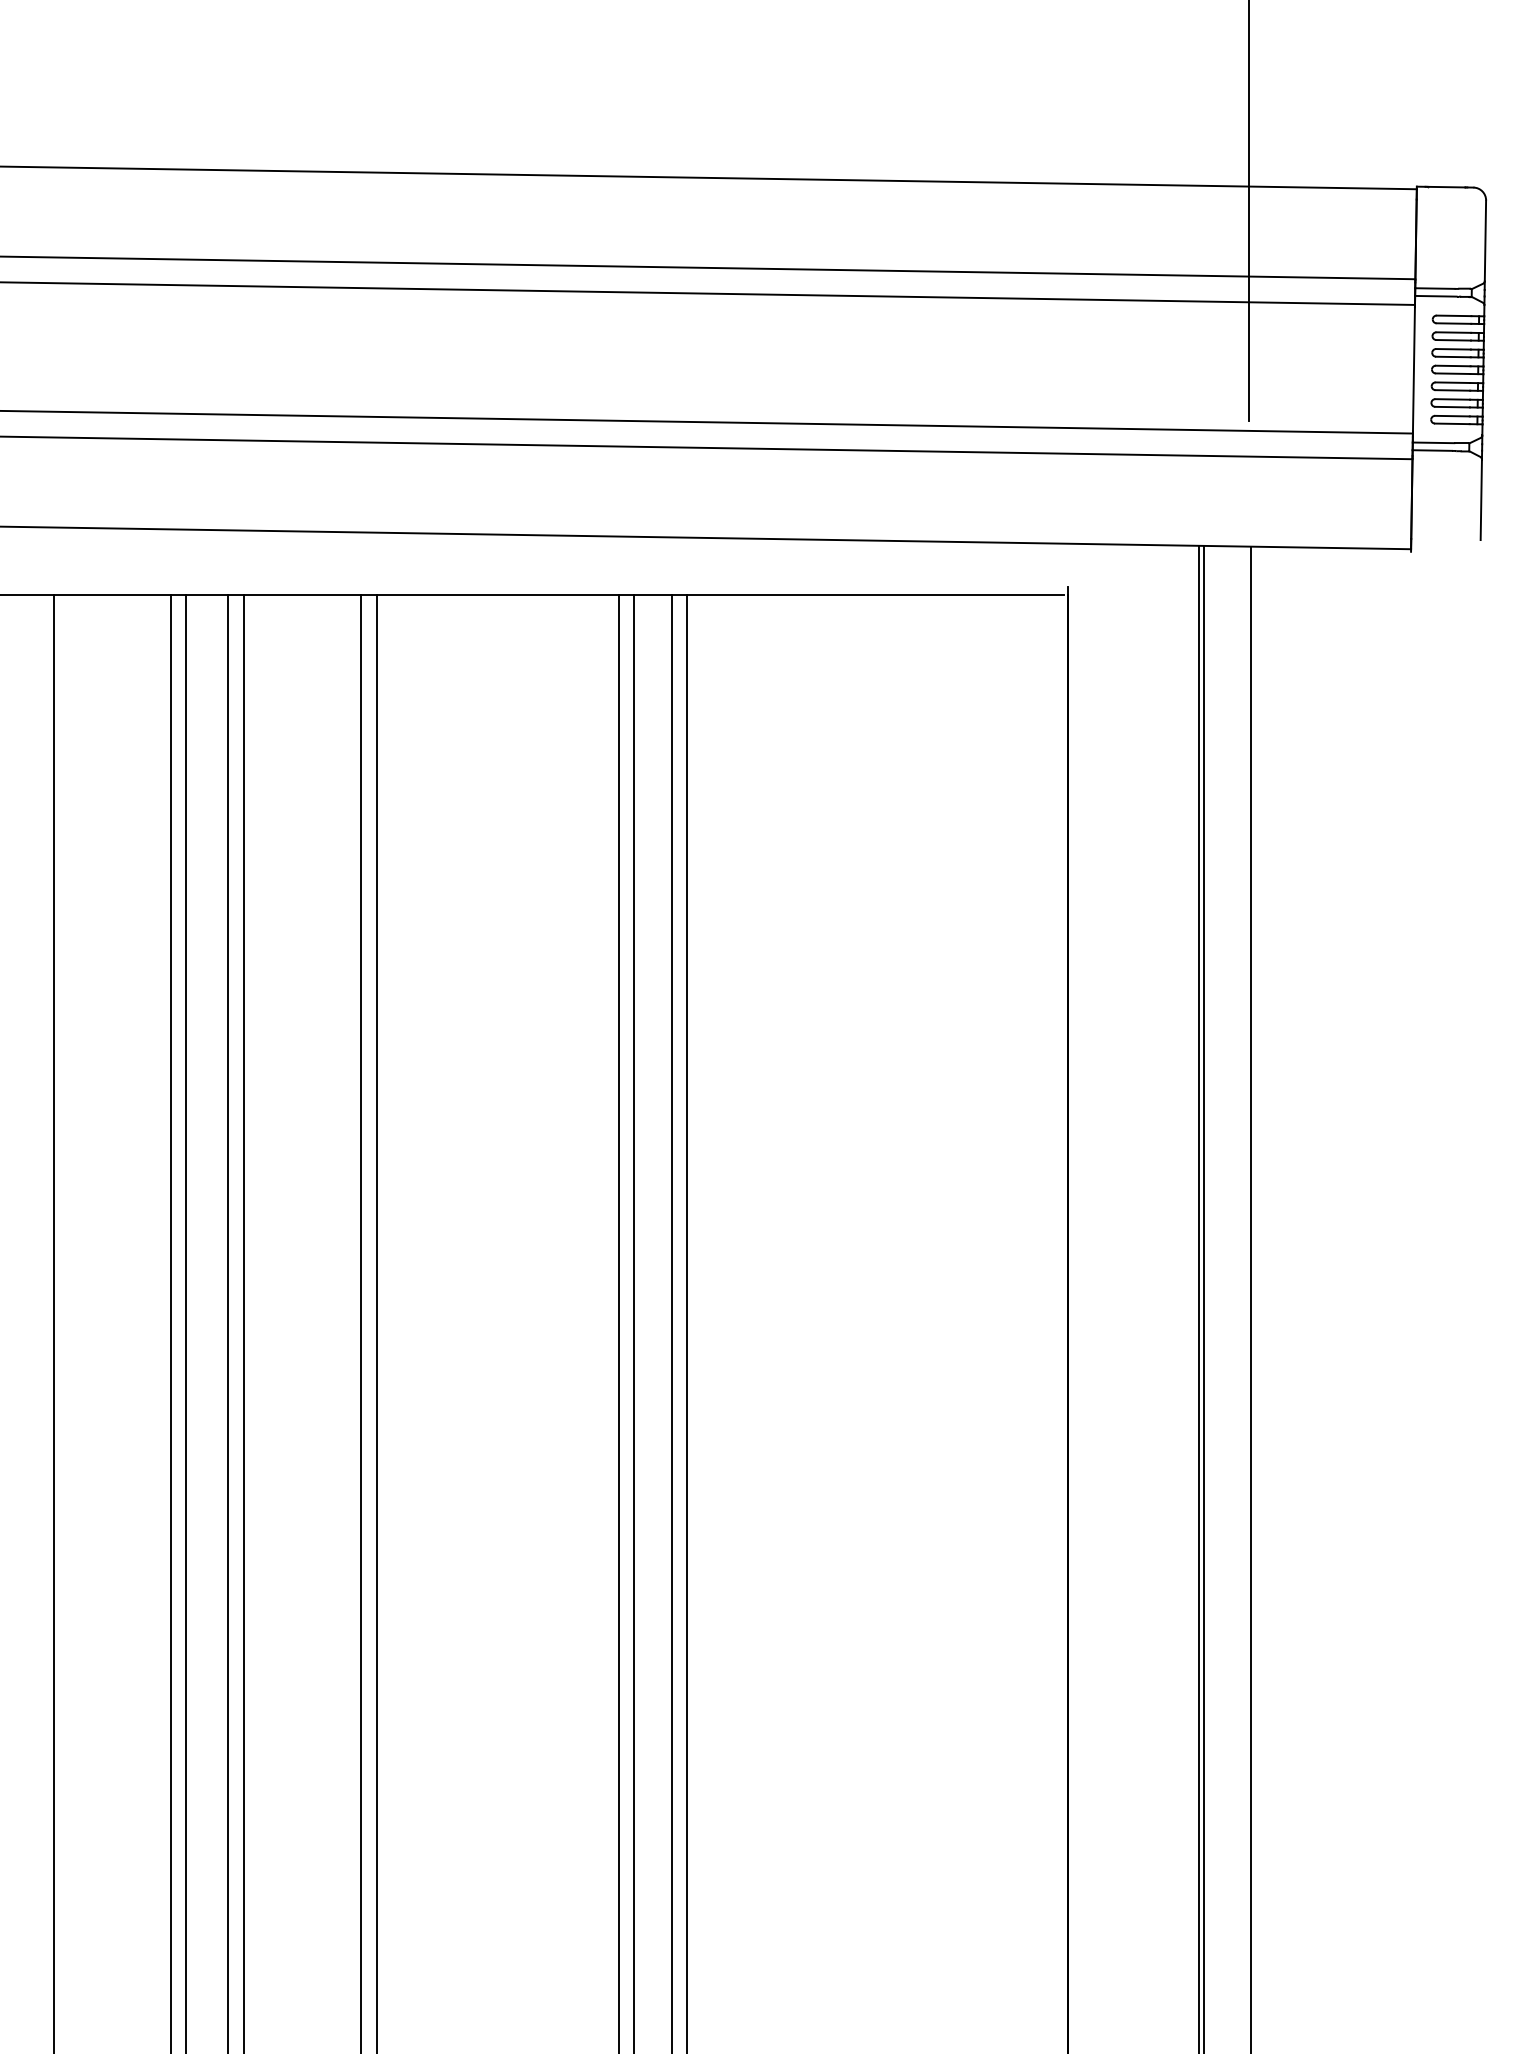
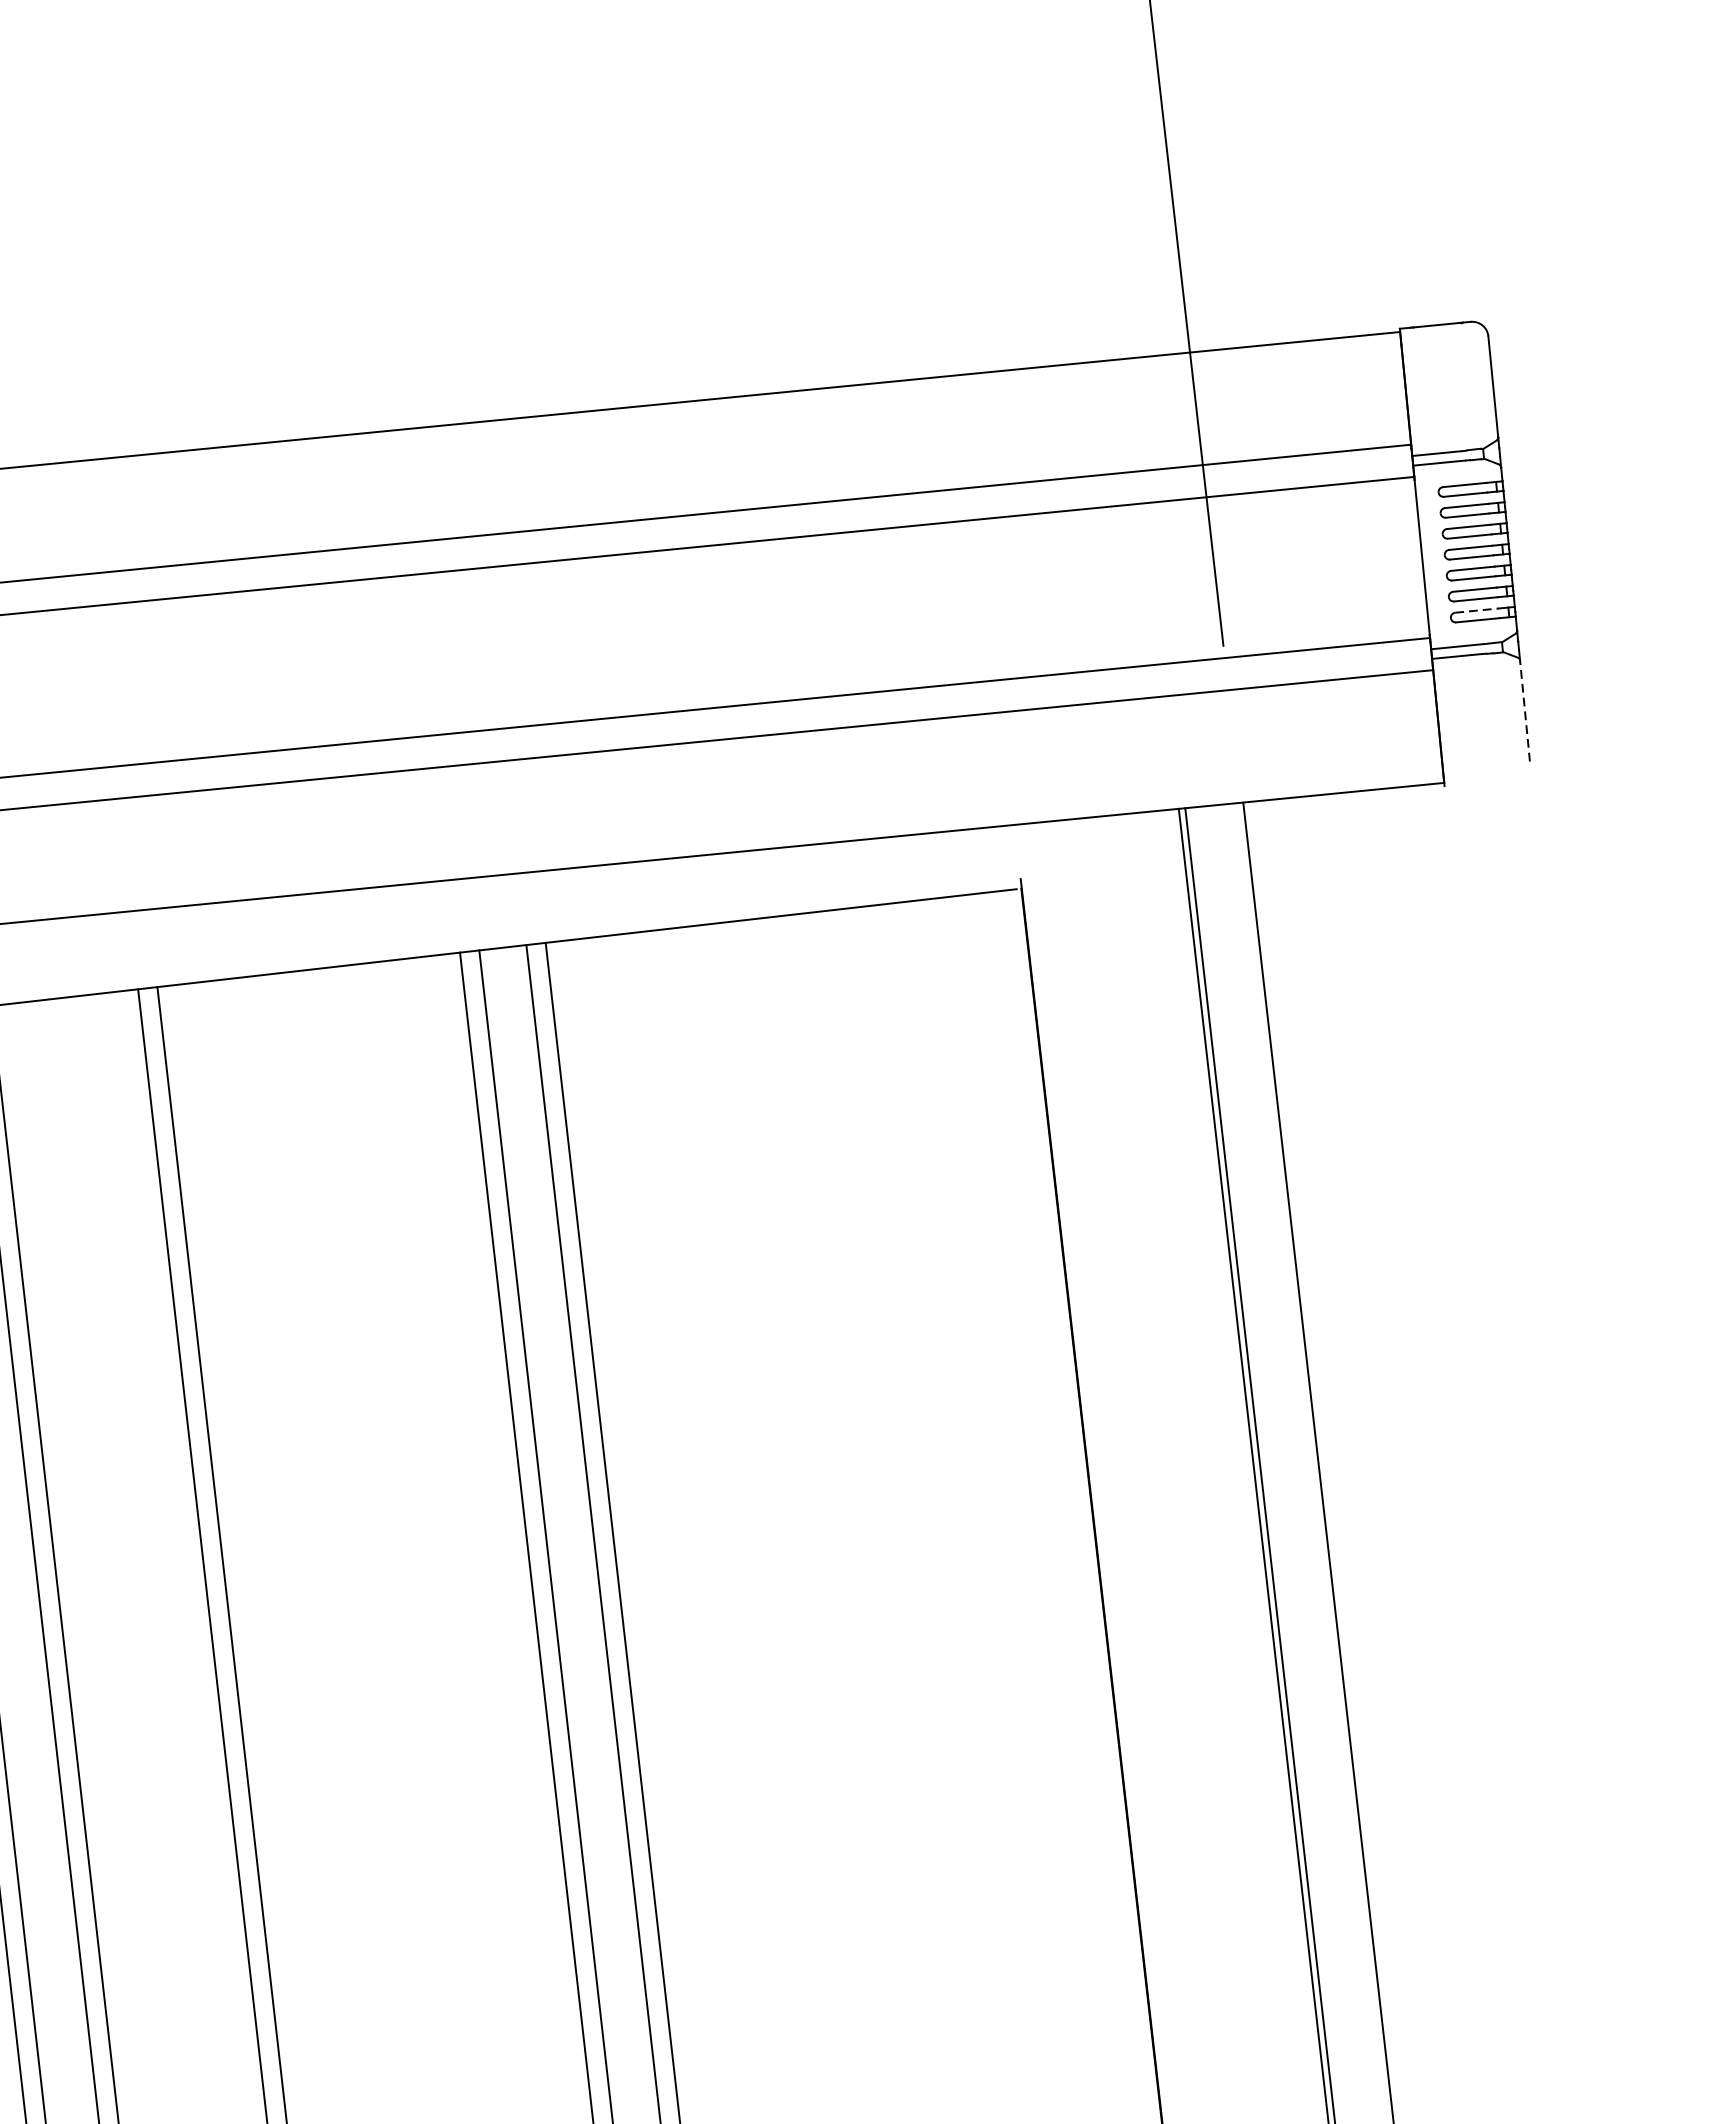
line: (1452, 416) -> (1477, 611), solid -> dashed
line: (1481, 499) -> (1525, 710), solid -> dashed

